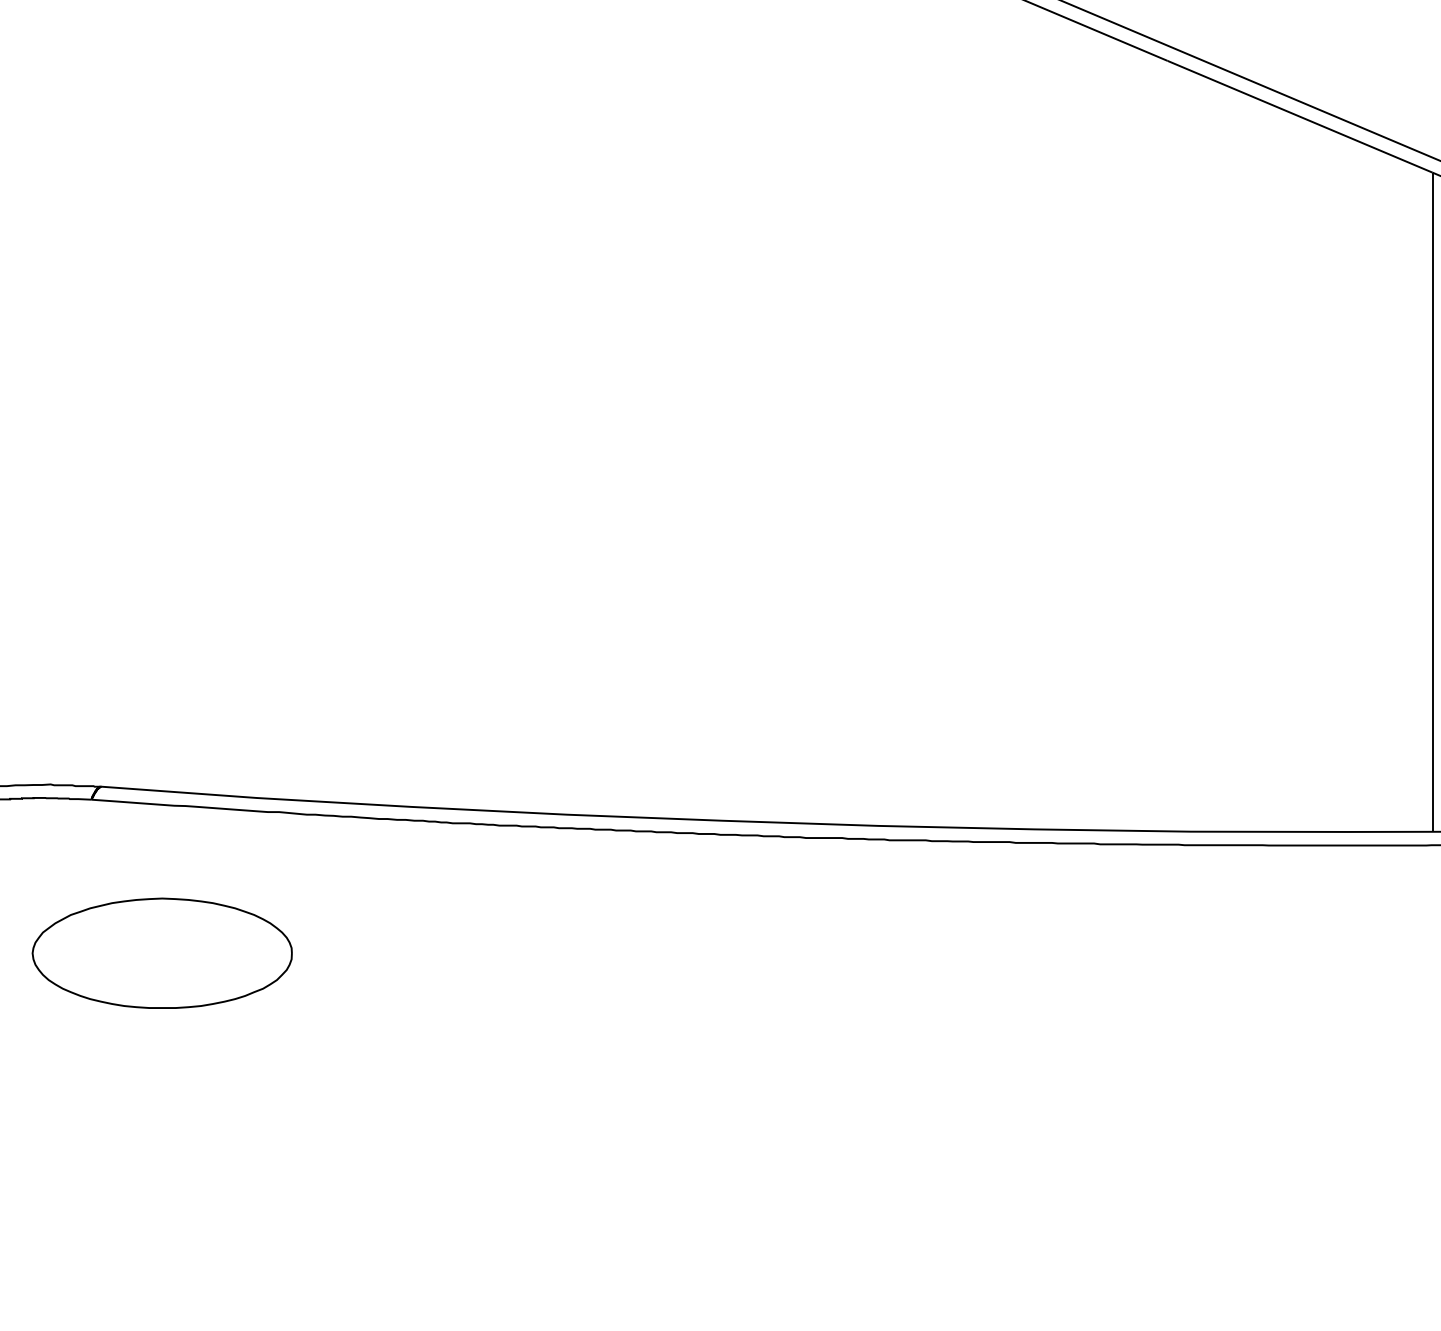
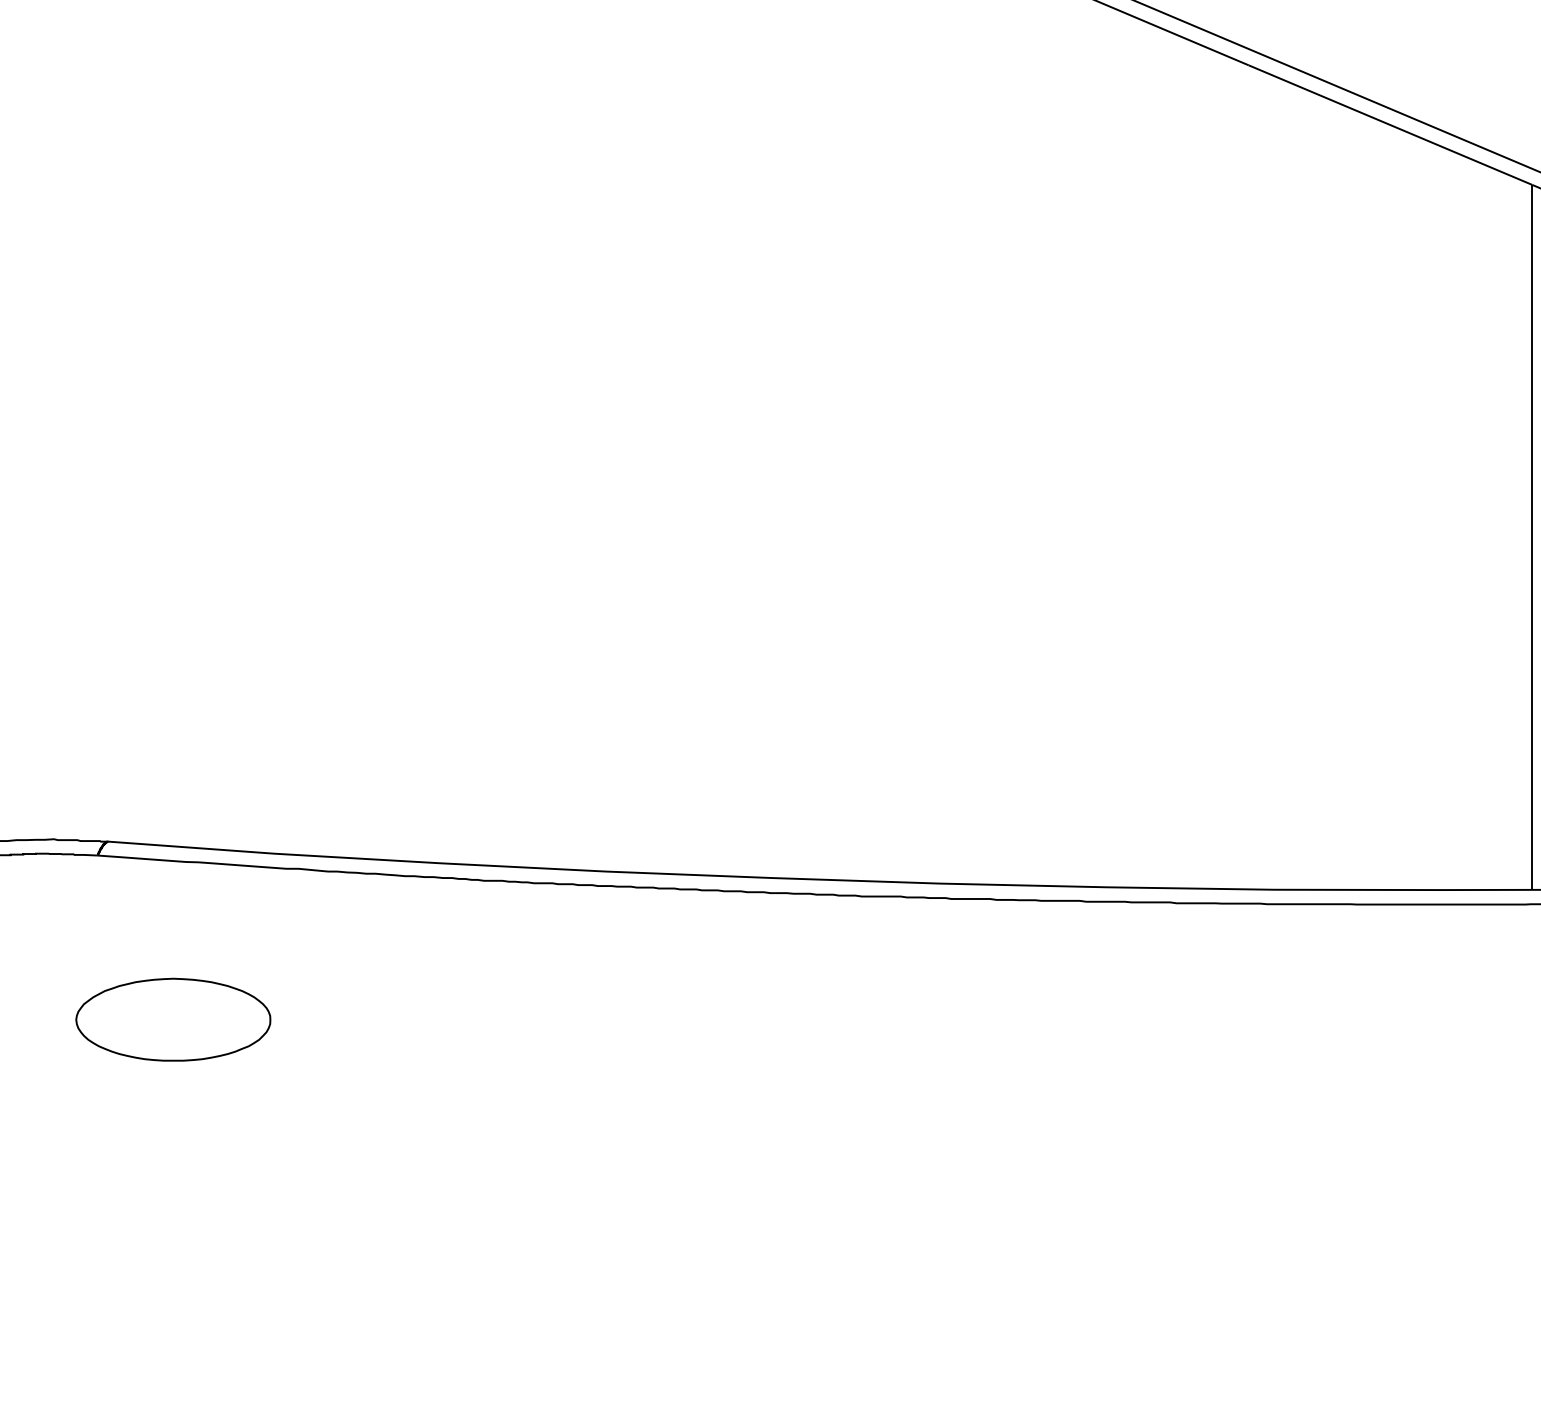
part: (161, 952) -> (172, 1018), size x0.7

